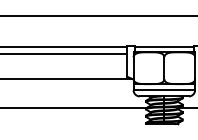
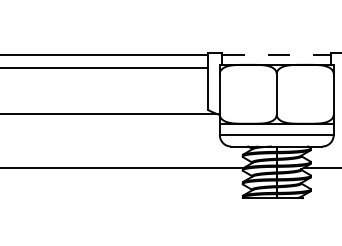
line: (164, 46) -> (277, 54), solid -> dashed

